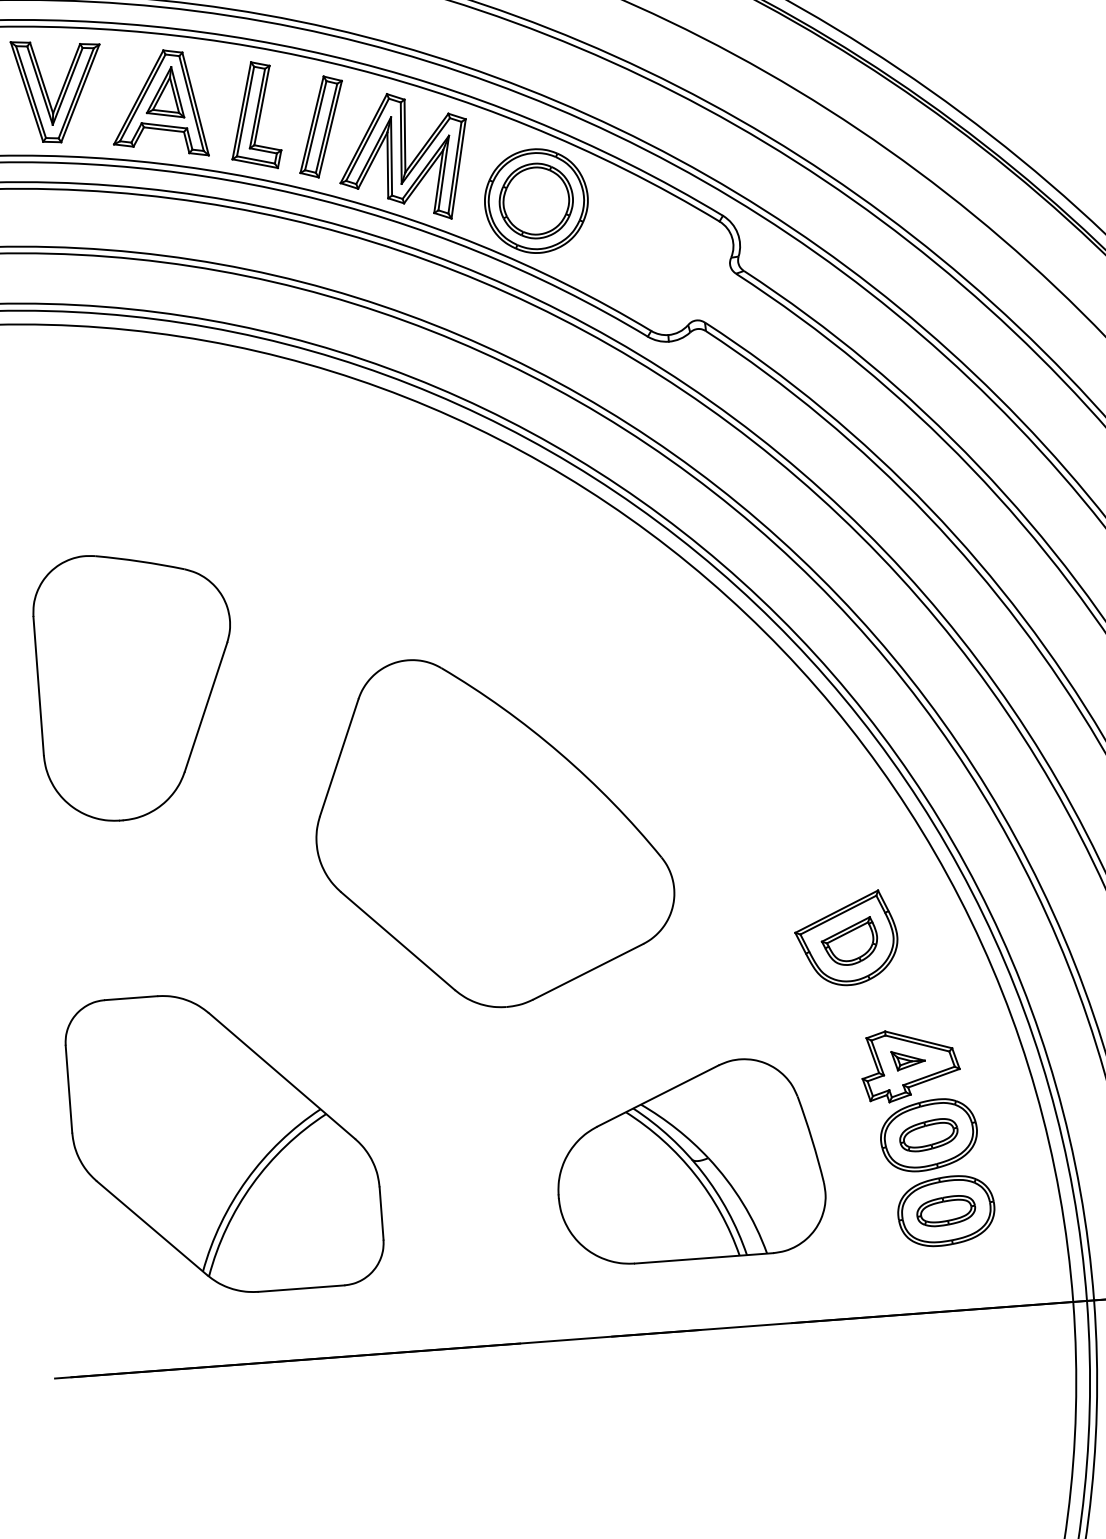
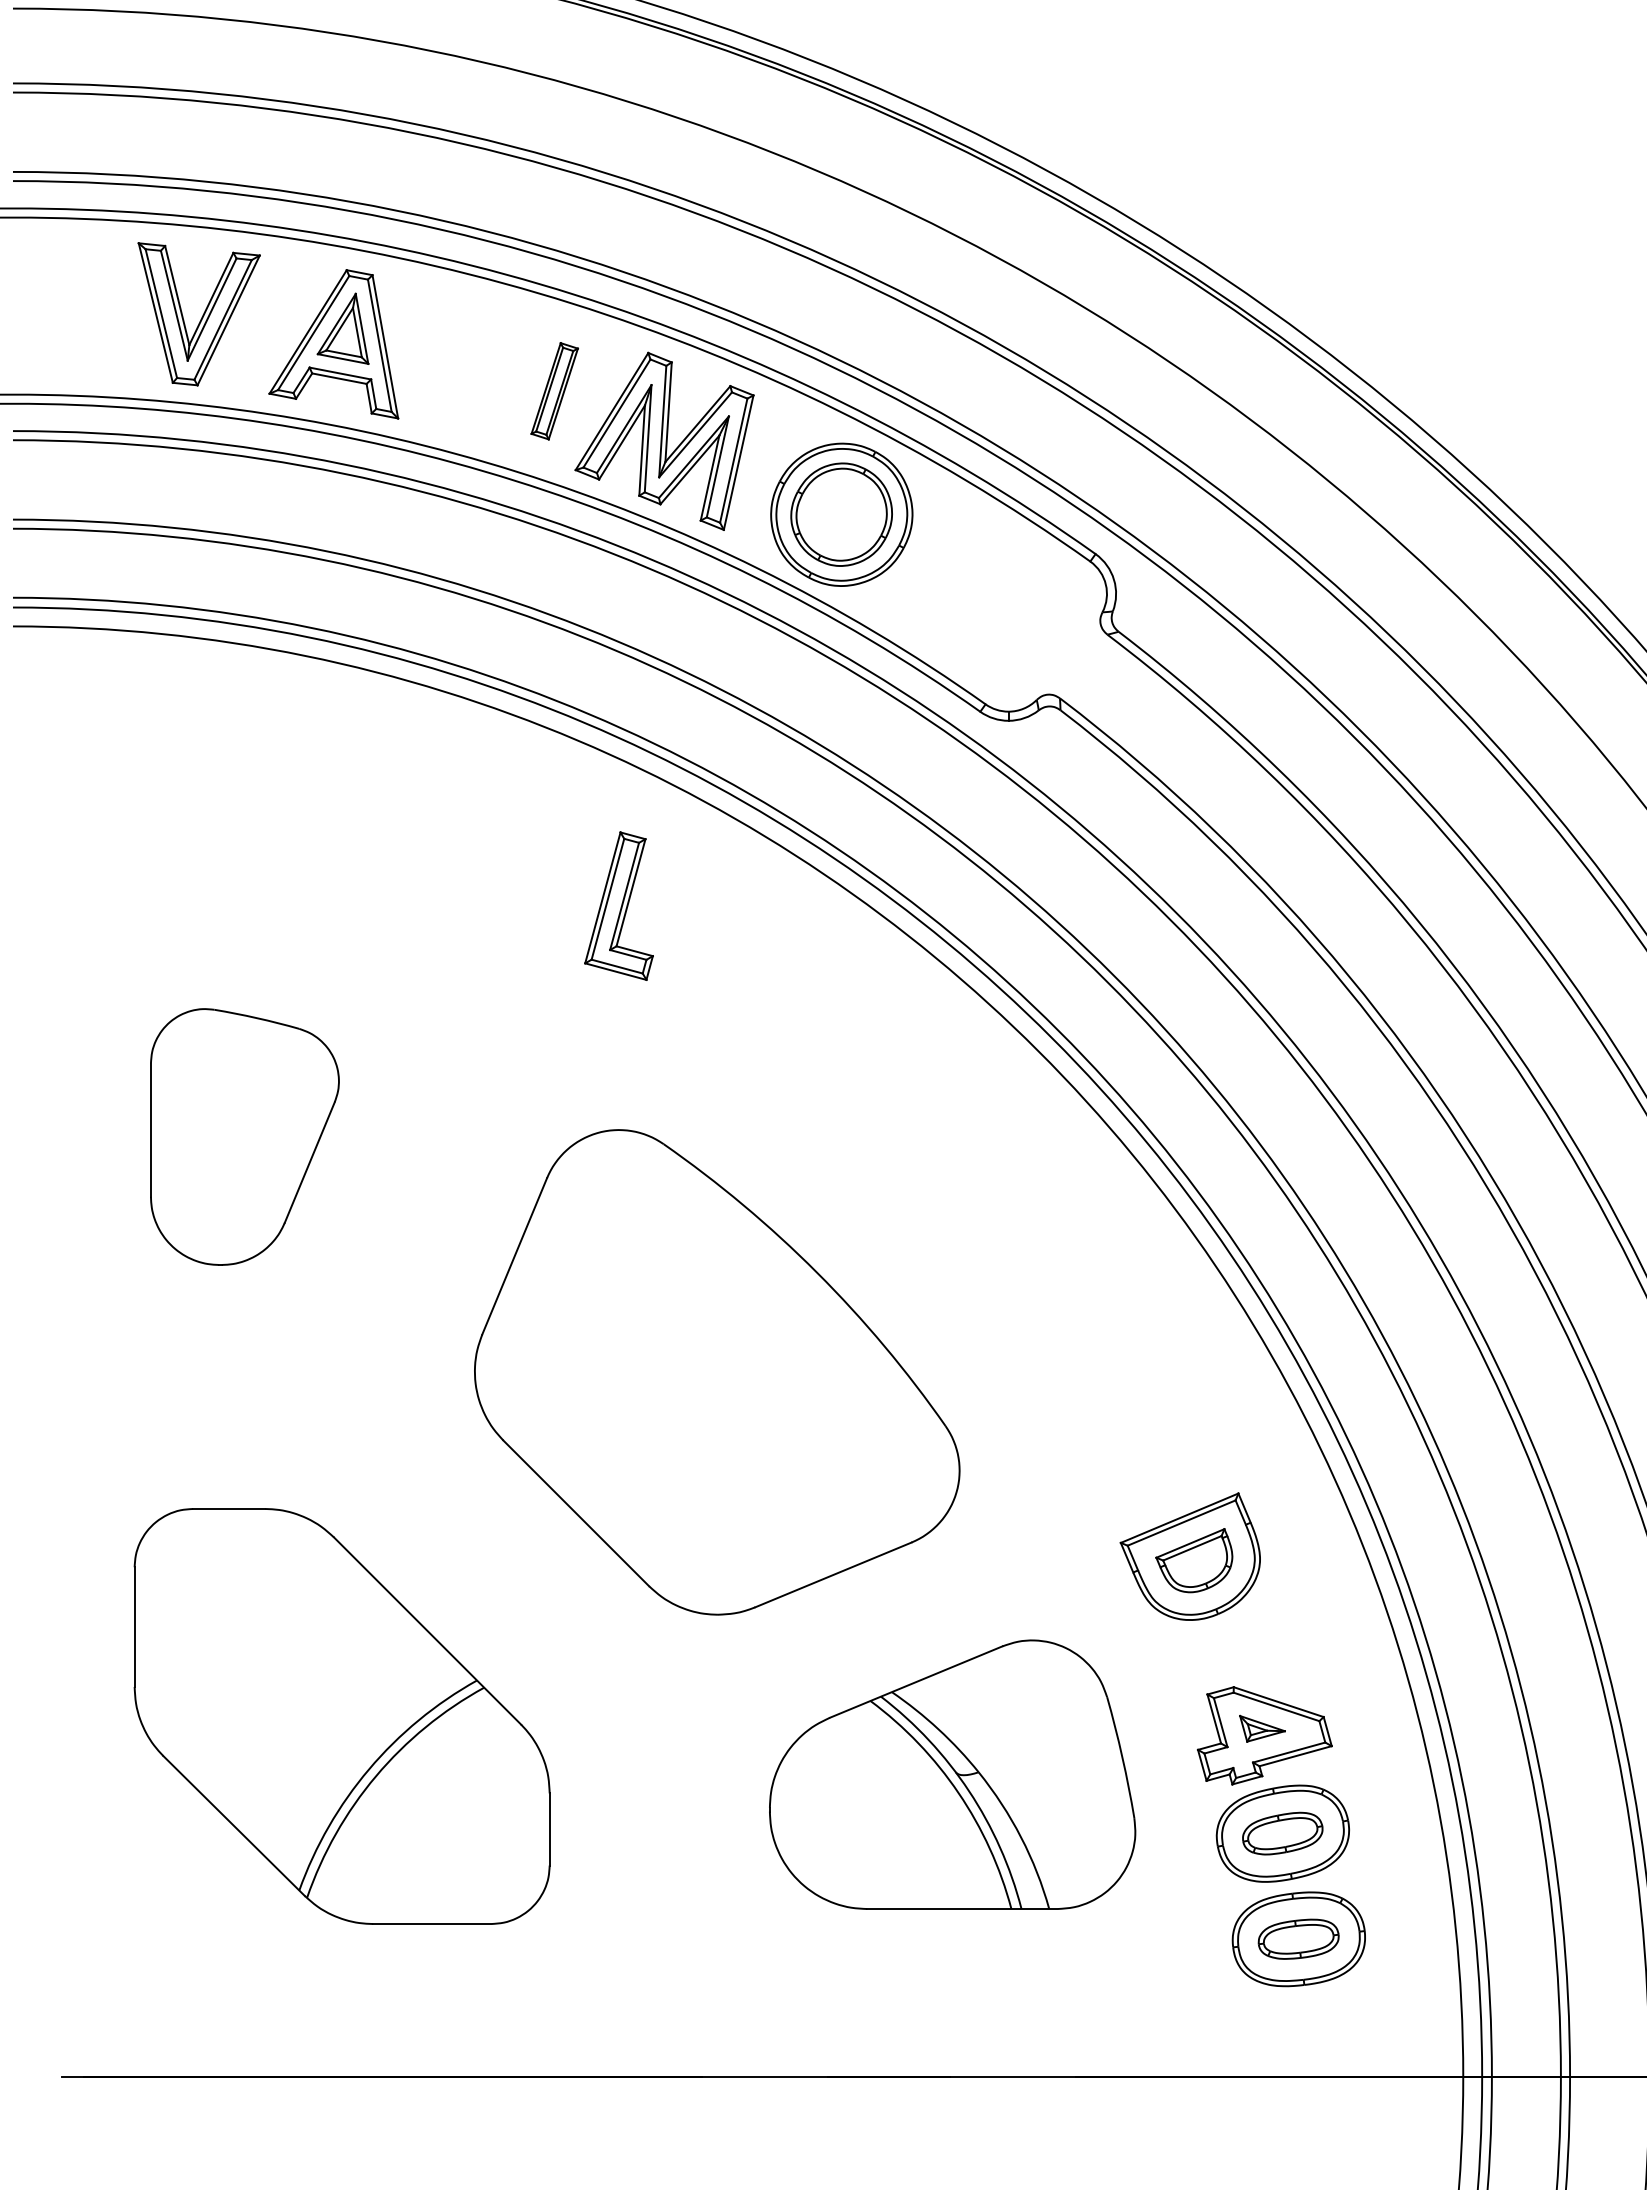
part: (253, 115) -> (618, 905), moved
part: (320, 127) -> (554, 391), size x0.7
part: (136, 685) -> (244, 1136), size x0.7
part: (224, 1142) -> (341, 1716), moved
part: (689, 1161) -> (952, 1774), moved

